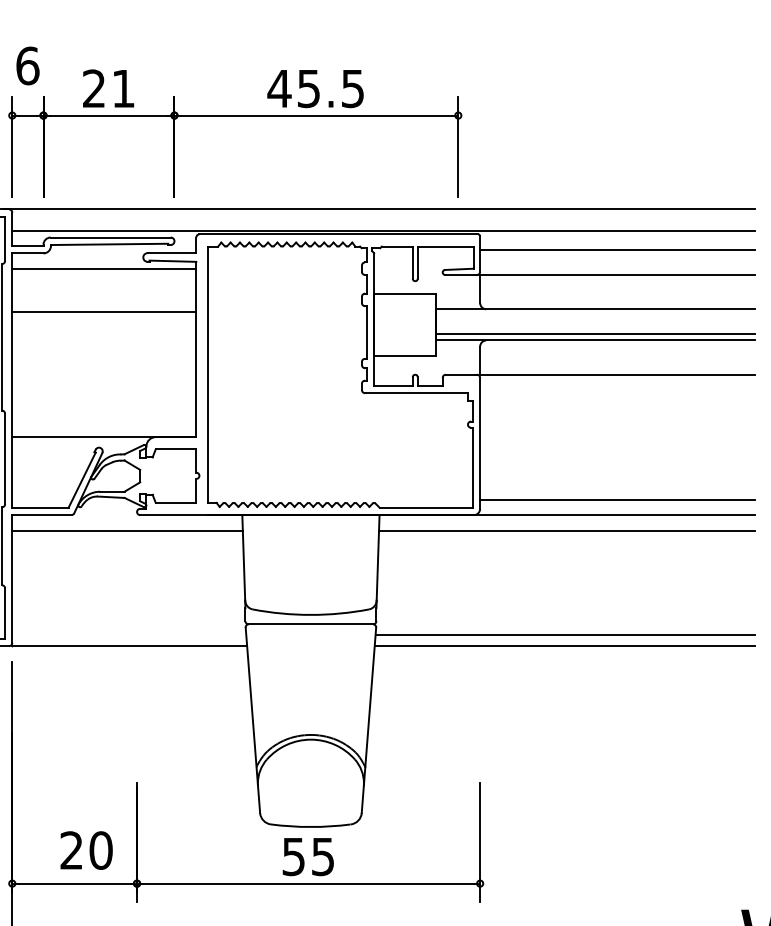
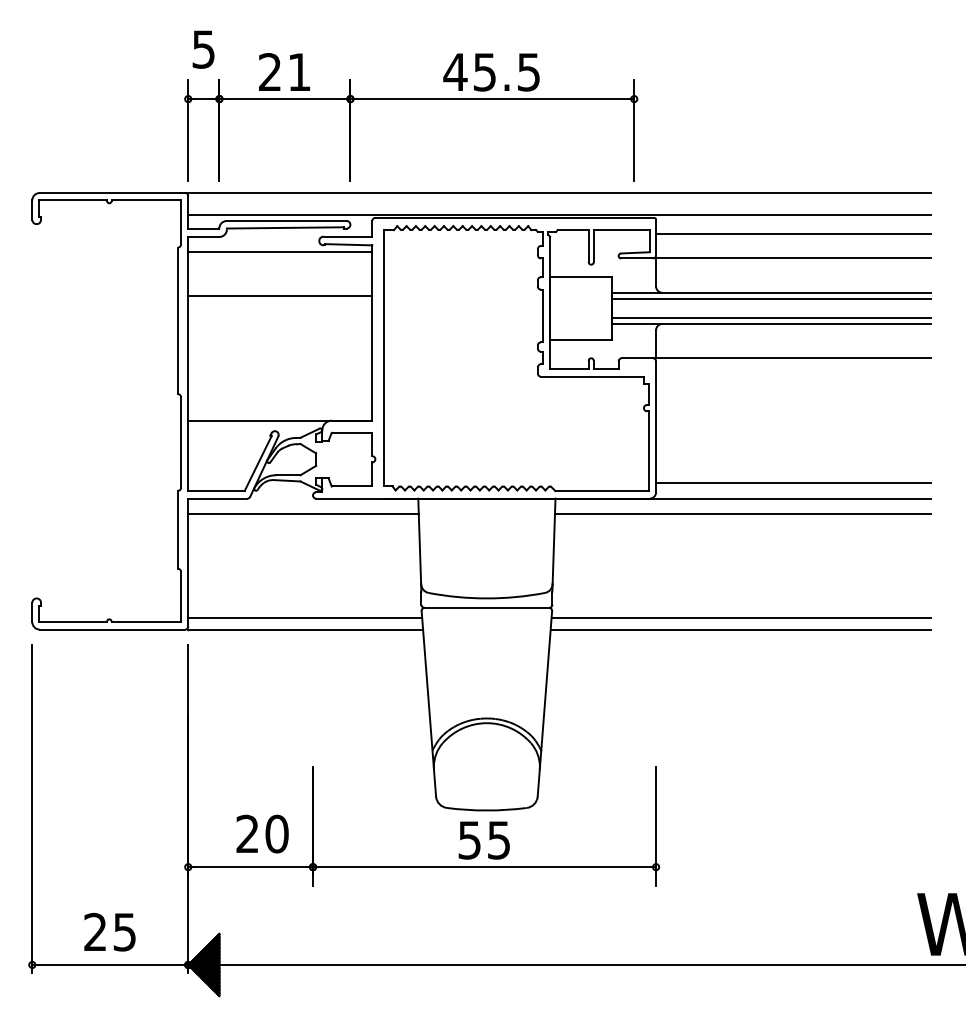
text: (27, 65) -> (203, 49), 6 -> 5
line: (595, 315) -> (771, 299), added
line: (129, 634) -> (305, 618), added

